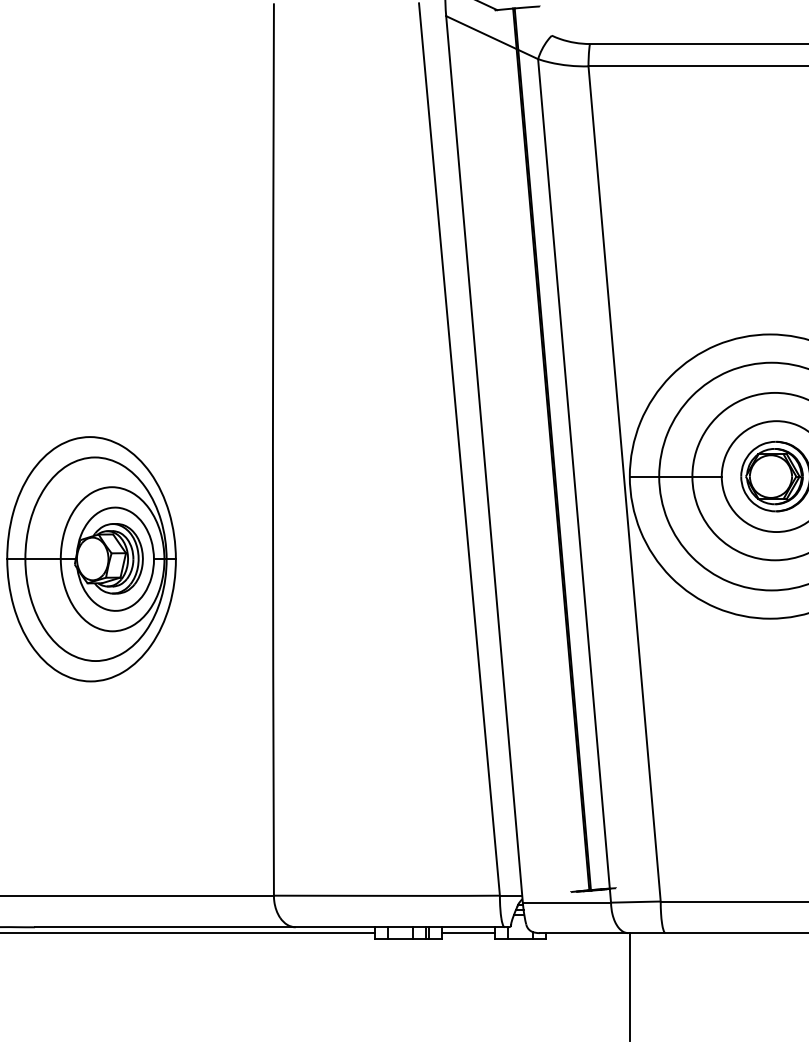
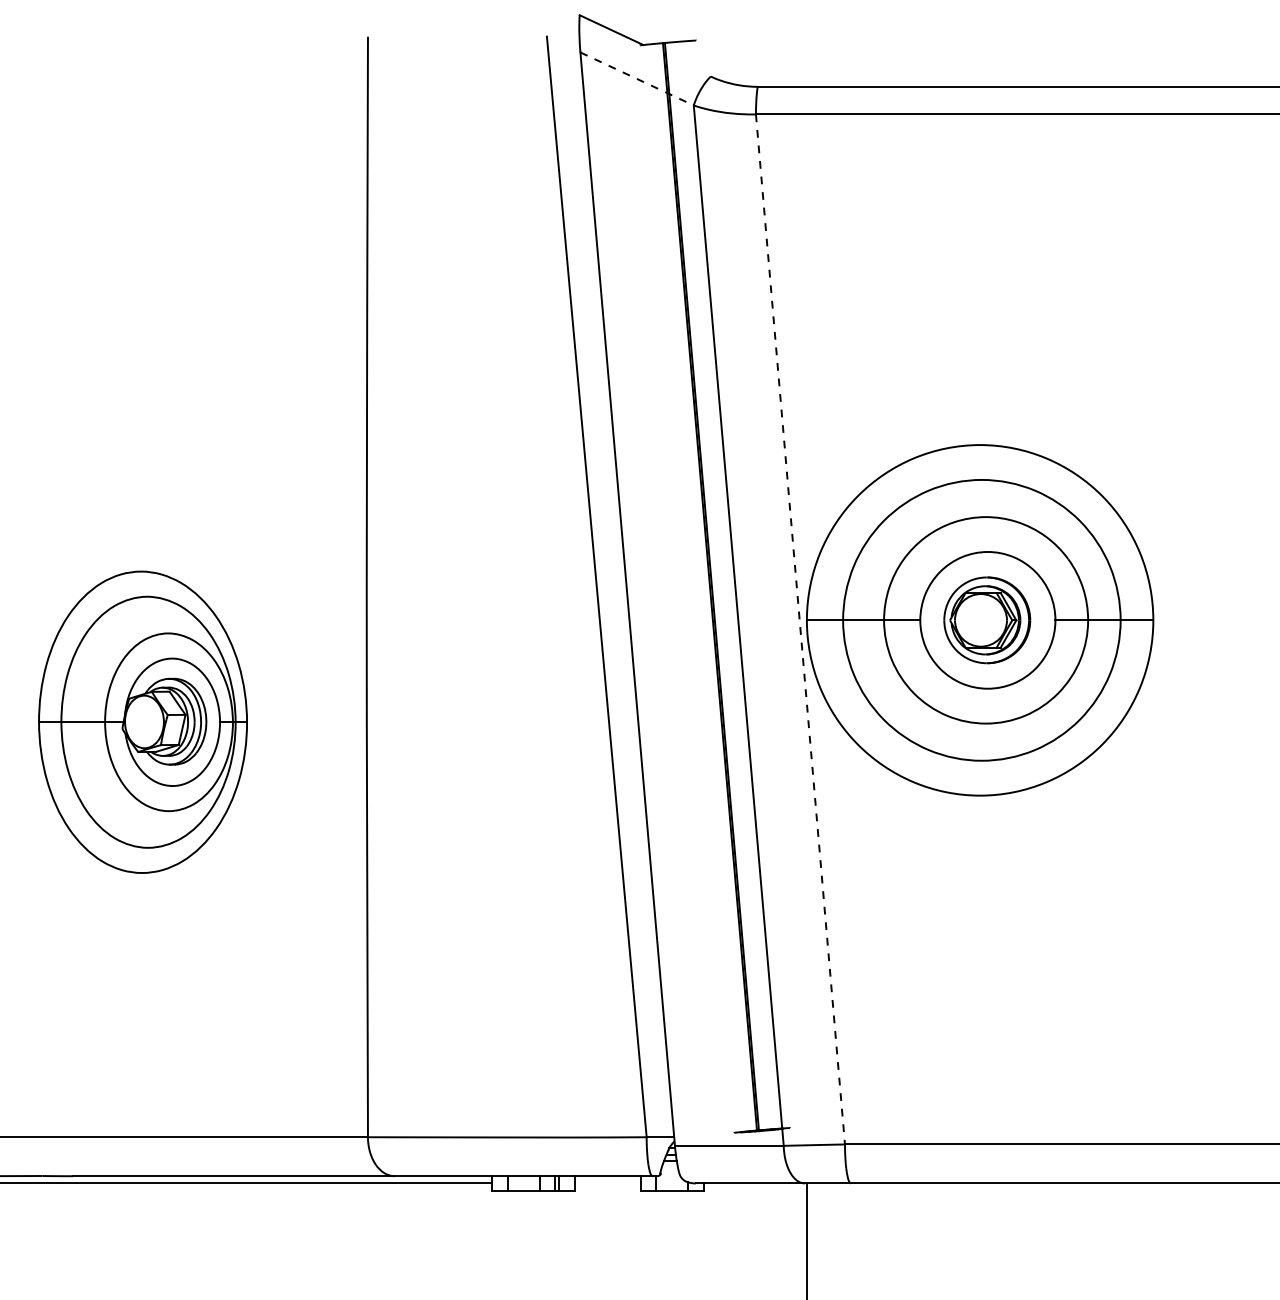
line: (492, 37) -> (637, 78), solid -> dashed
line: (624, 484) -> (800, 629), solid -> dashed
line: (468, 933) -> (607, 1183), removed

